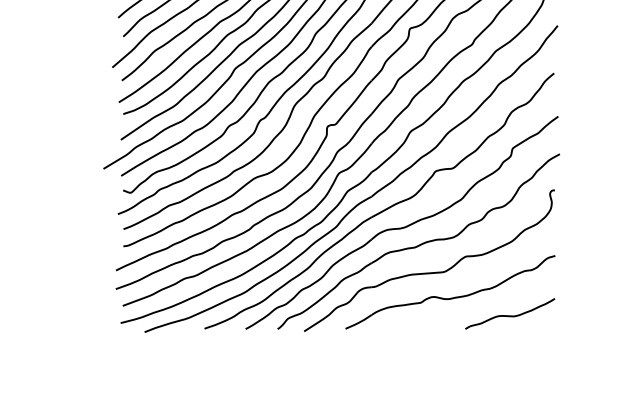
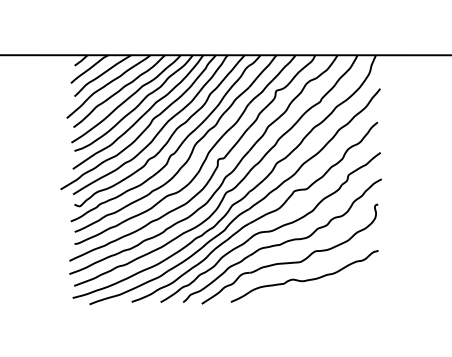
curve: (509, 315) -> (346, 292), removed

